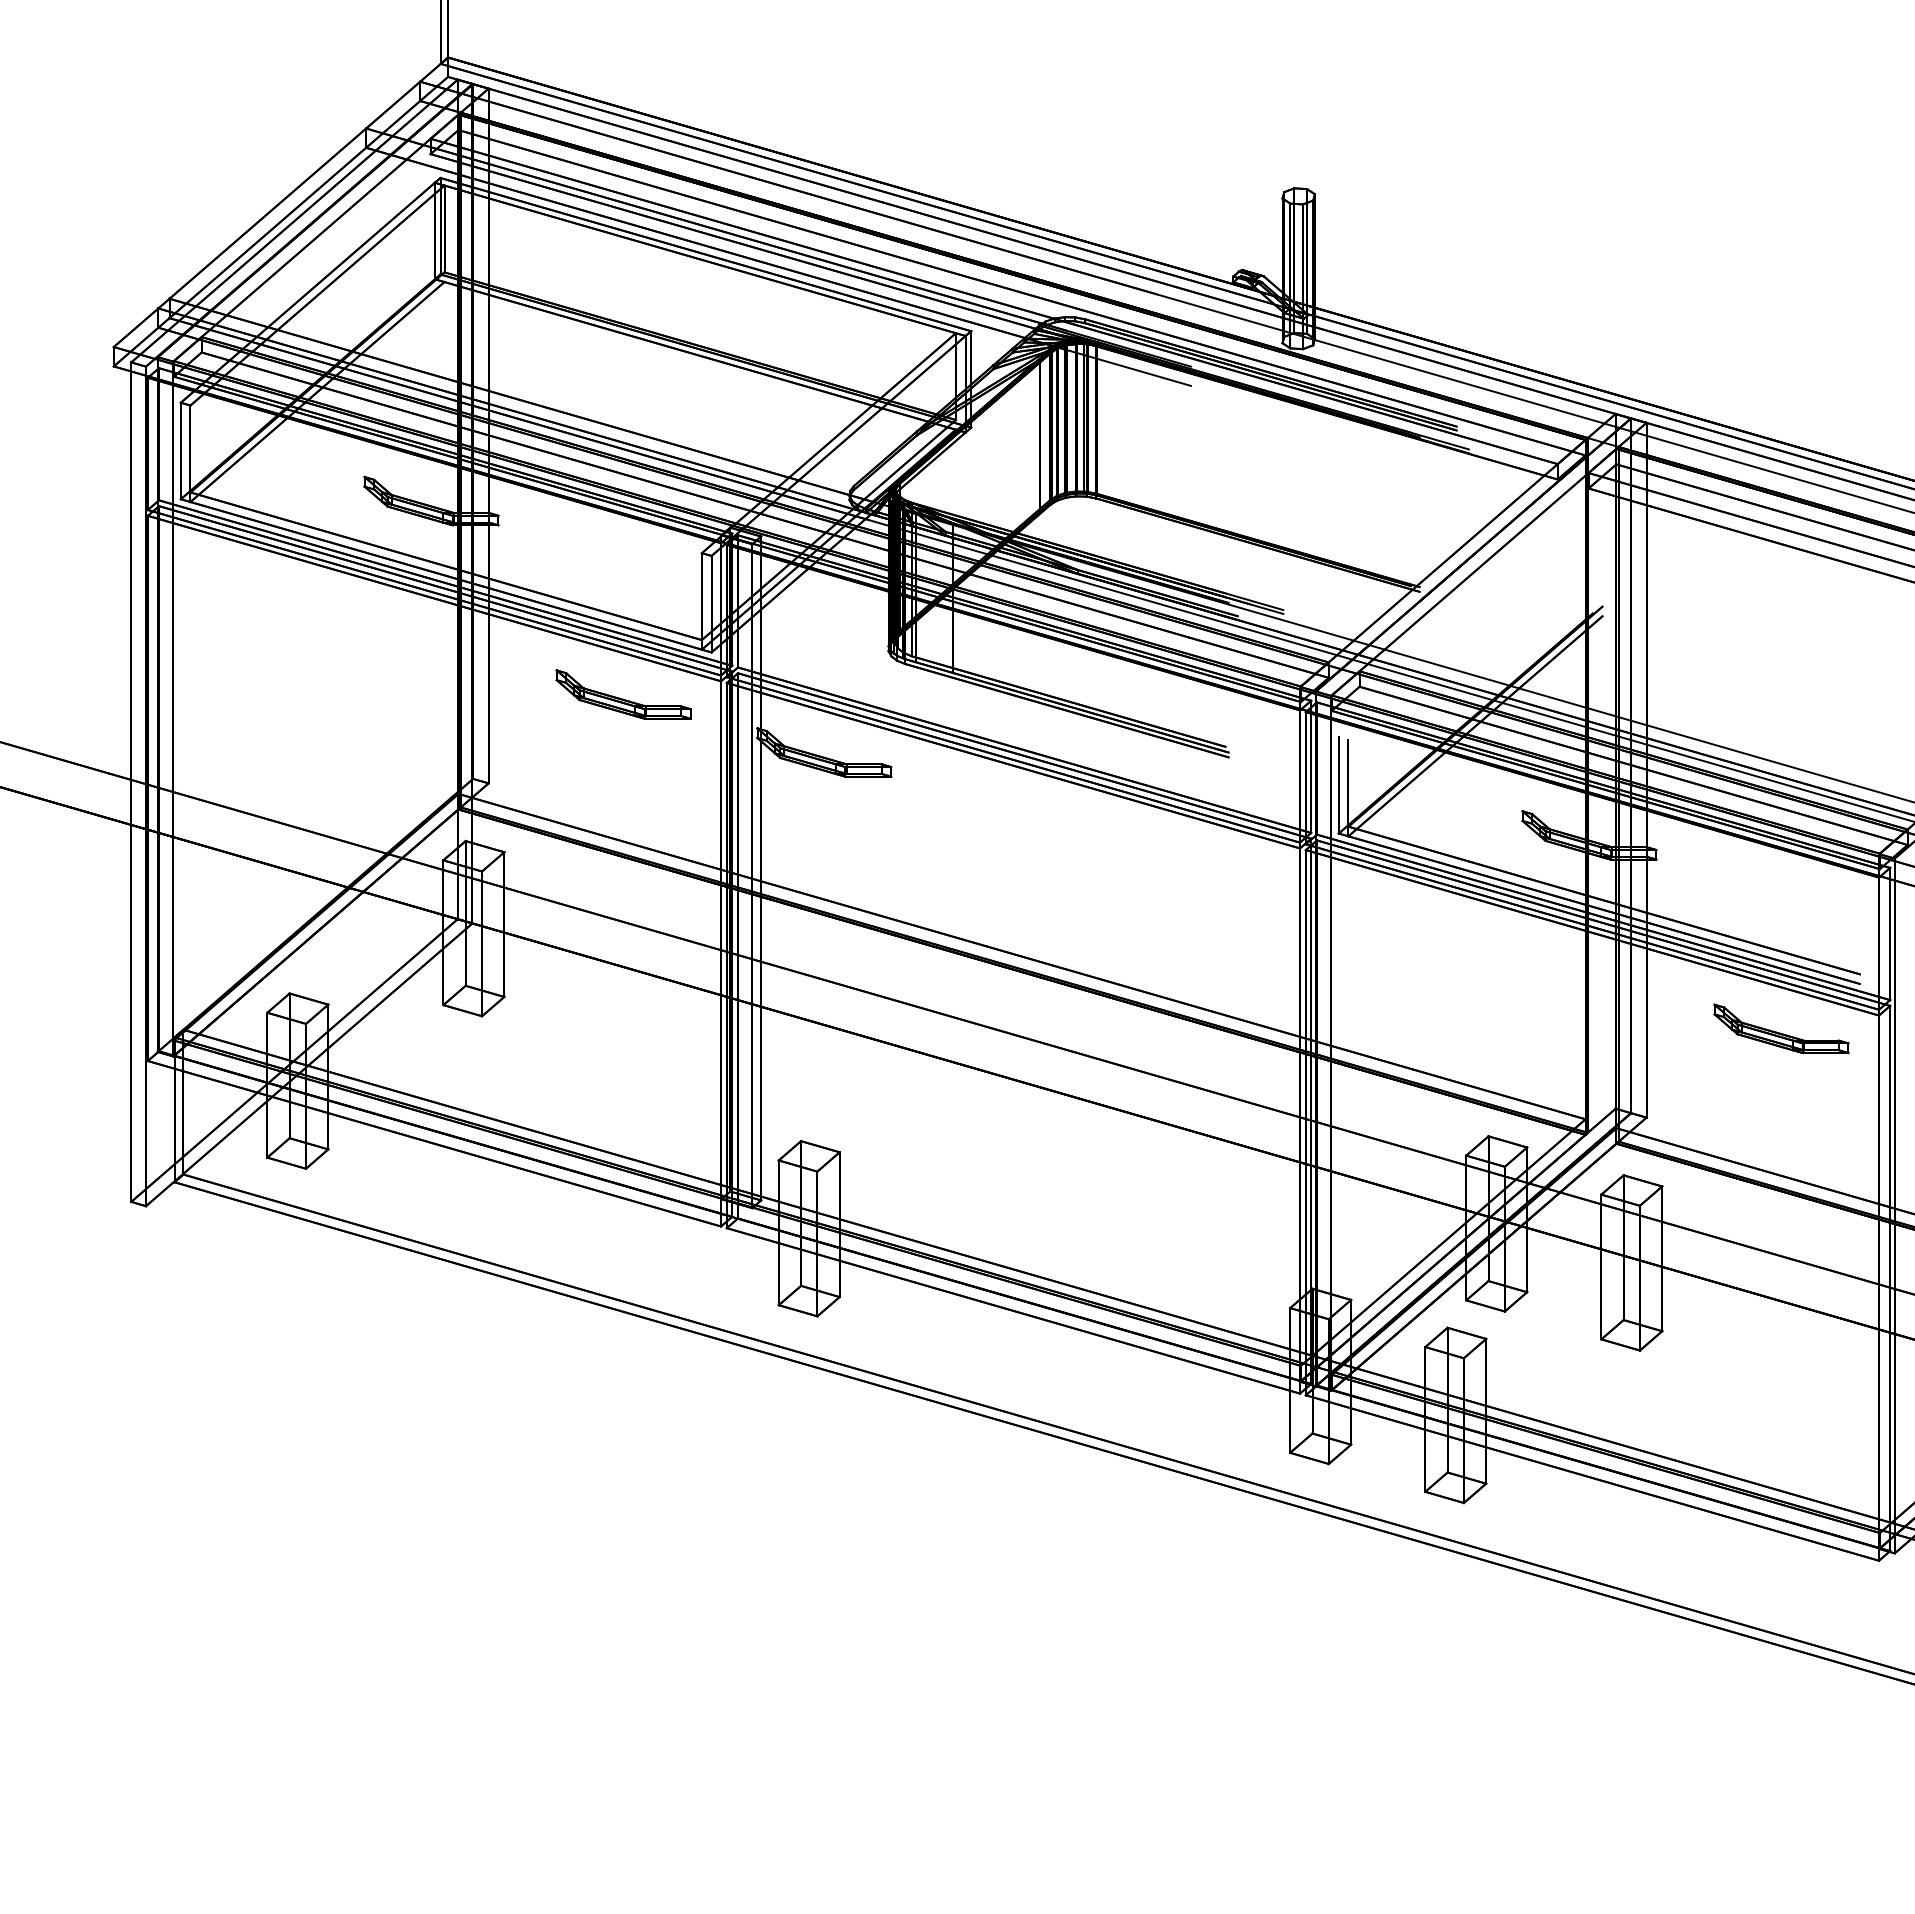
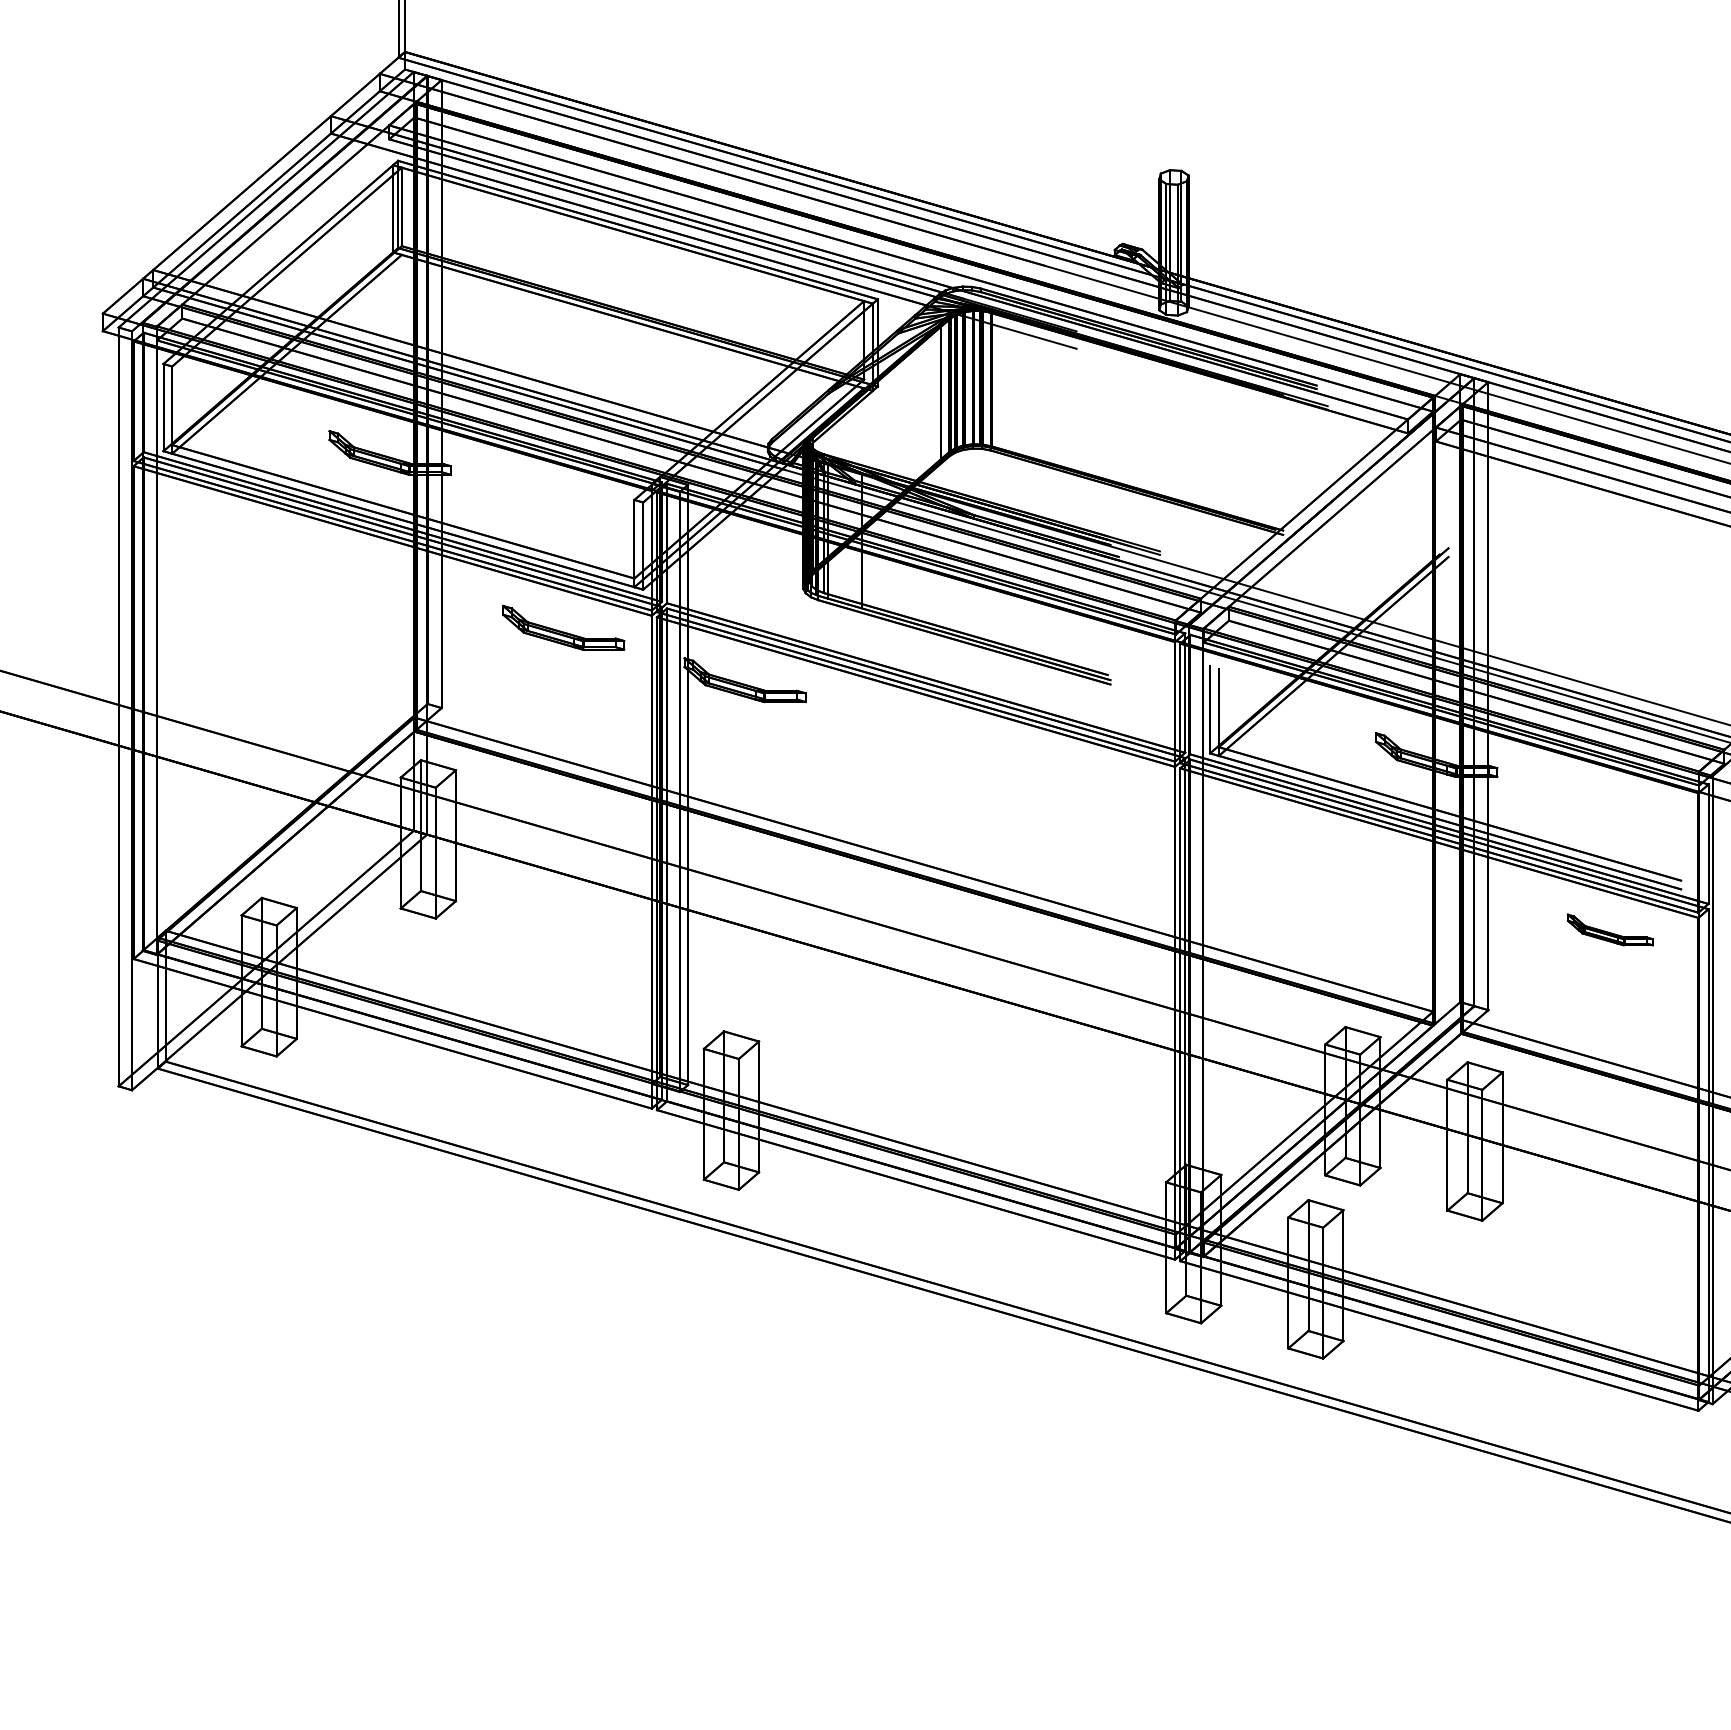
part: (1781, 1028) -> (1610, 929), size x0.7

